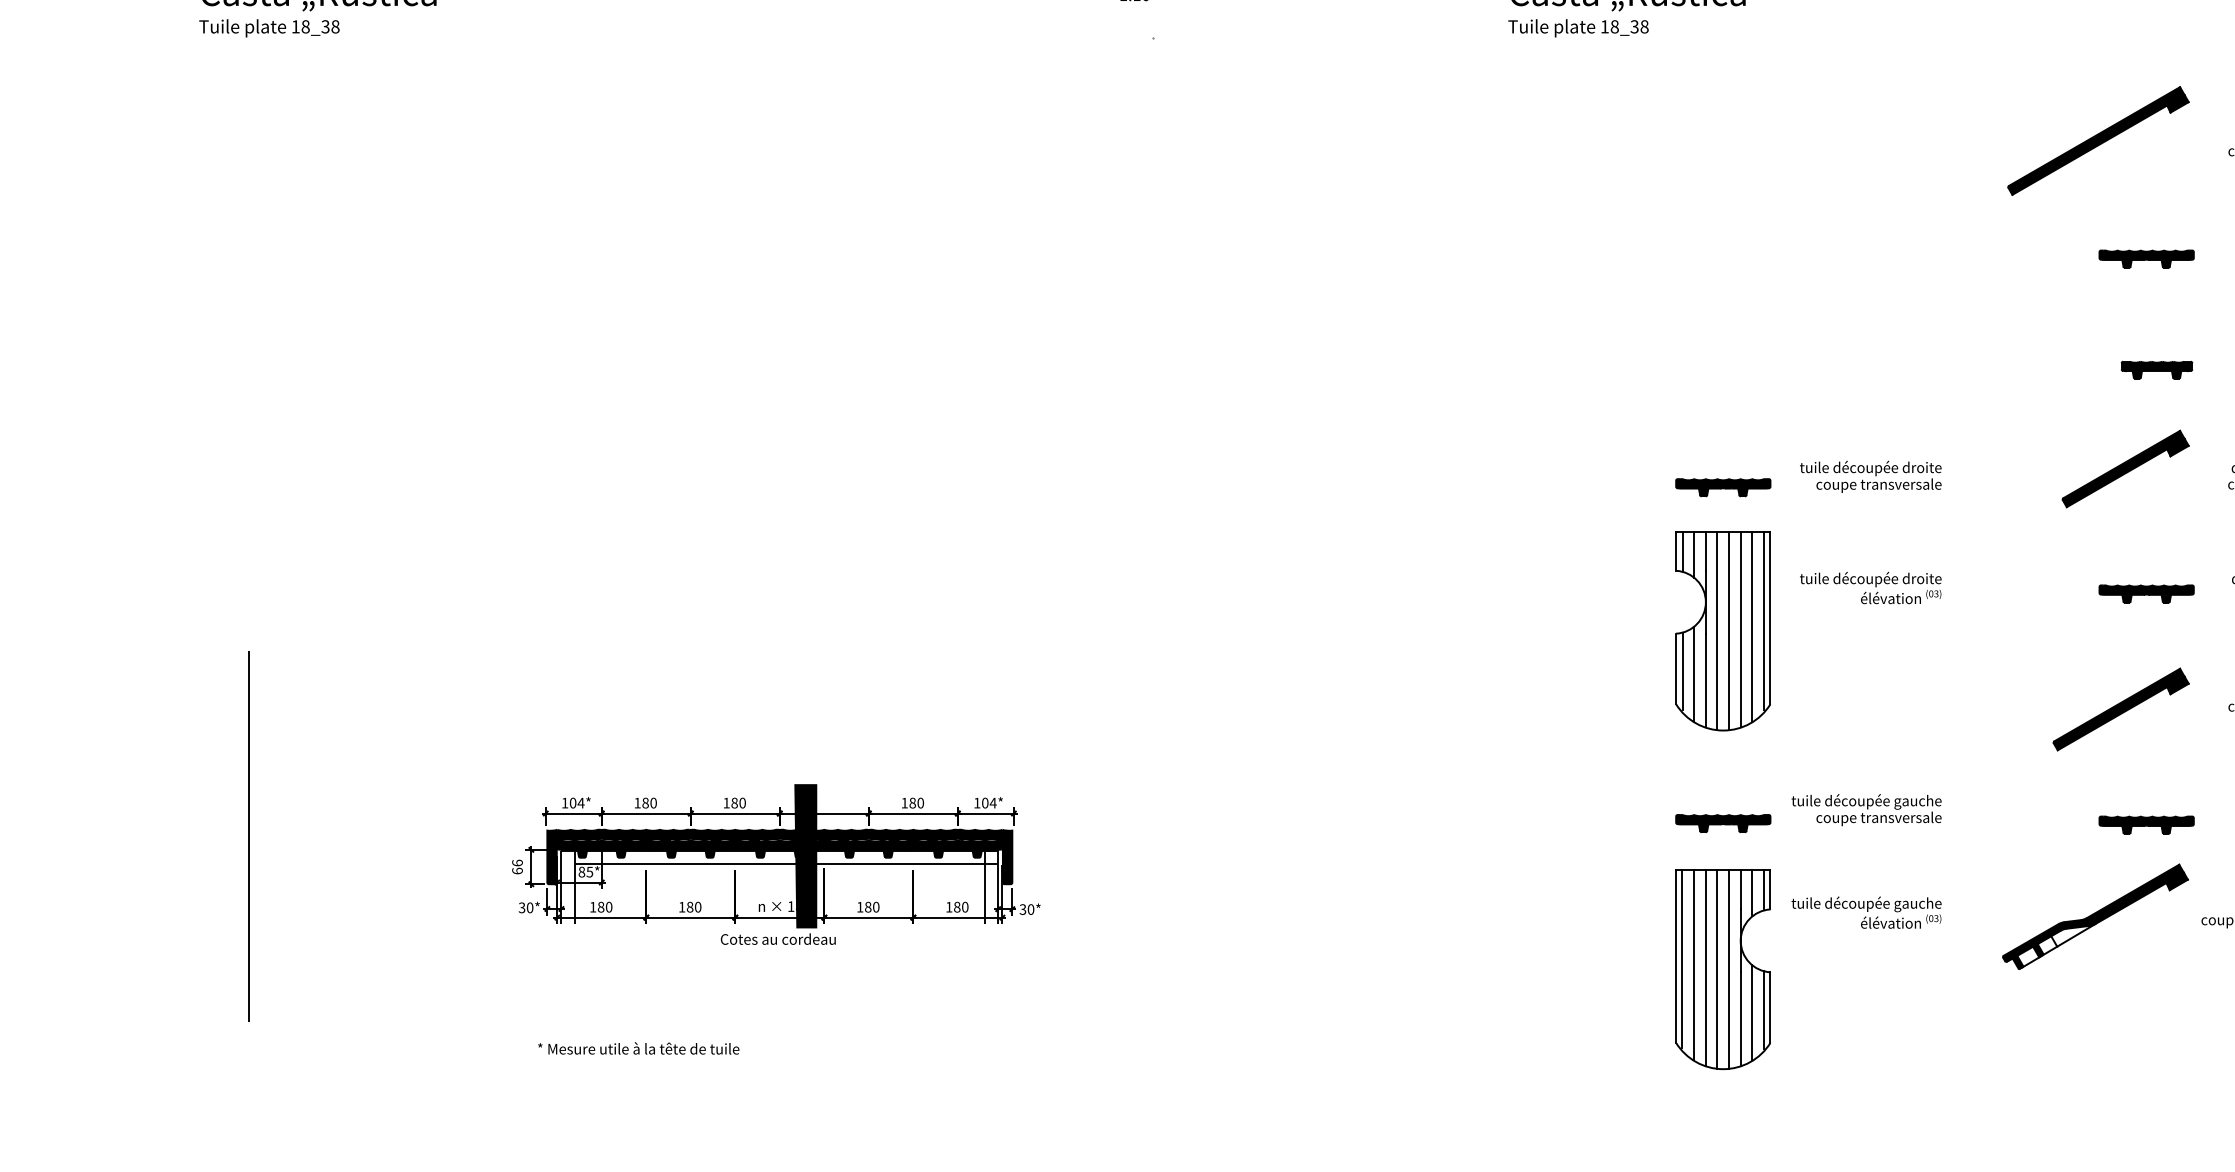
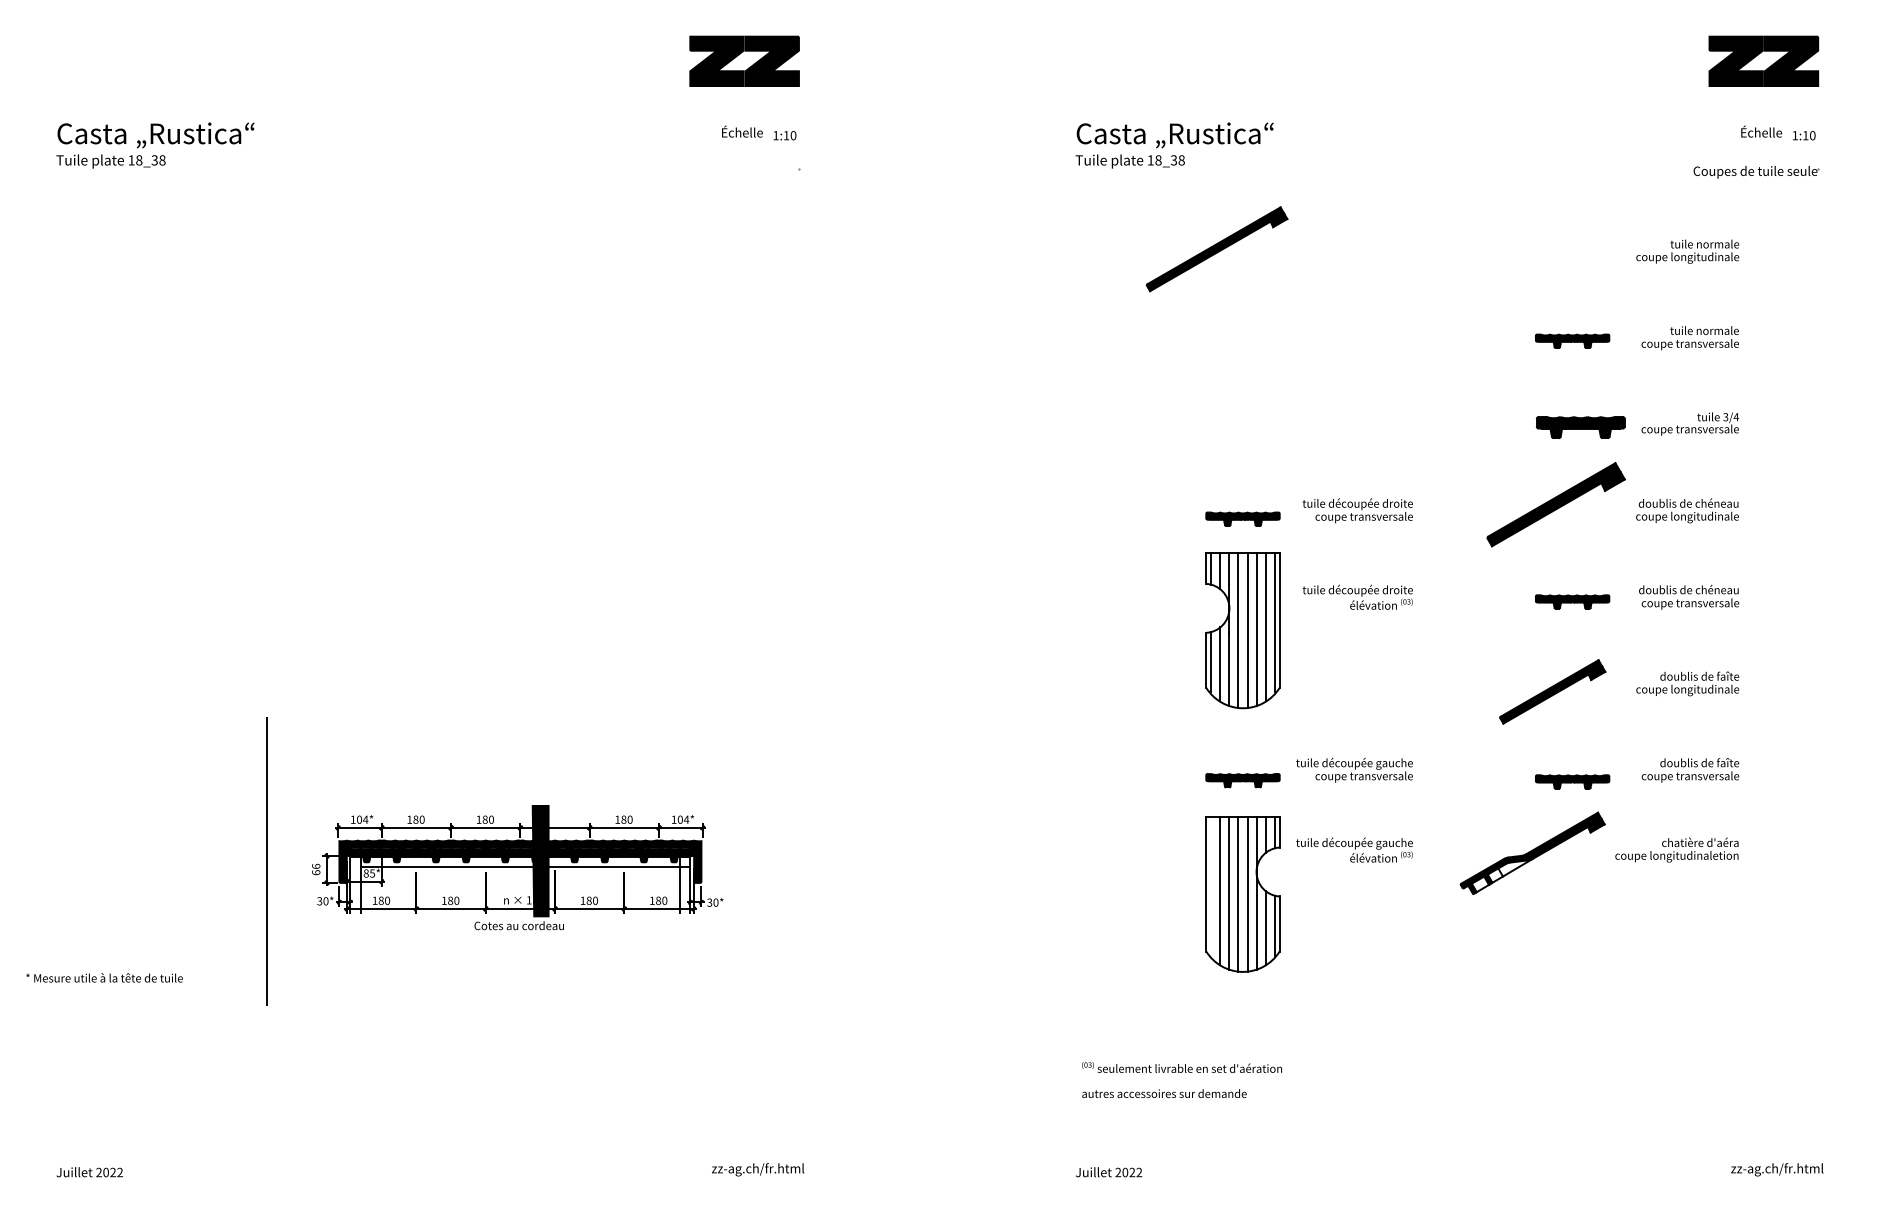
part: (2097, 141) -> (1216, 249), moved
part: (2156, 369) -> (1580, 427), size x1.6
part: (2125, 468) -> (1556, 504), size x1.4
line: (248, 836) -> (266, 861), moved
part: (776, 864) -> (517, 867), moved
line: (1682, 958) -> (1211, 885), removed
text: (638, 1048) -> (104, 977), moved

